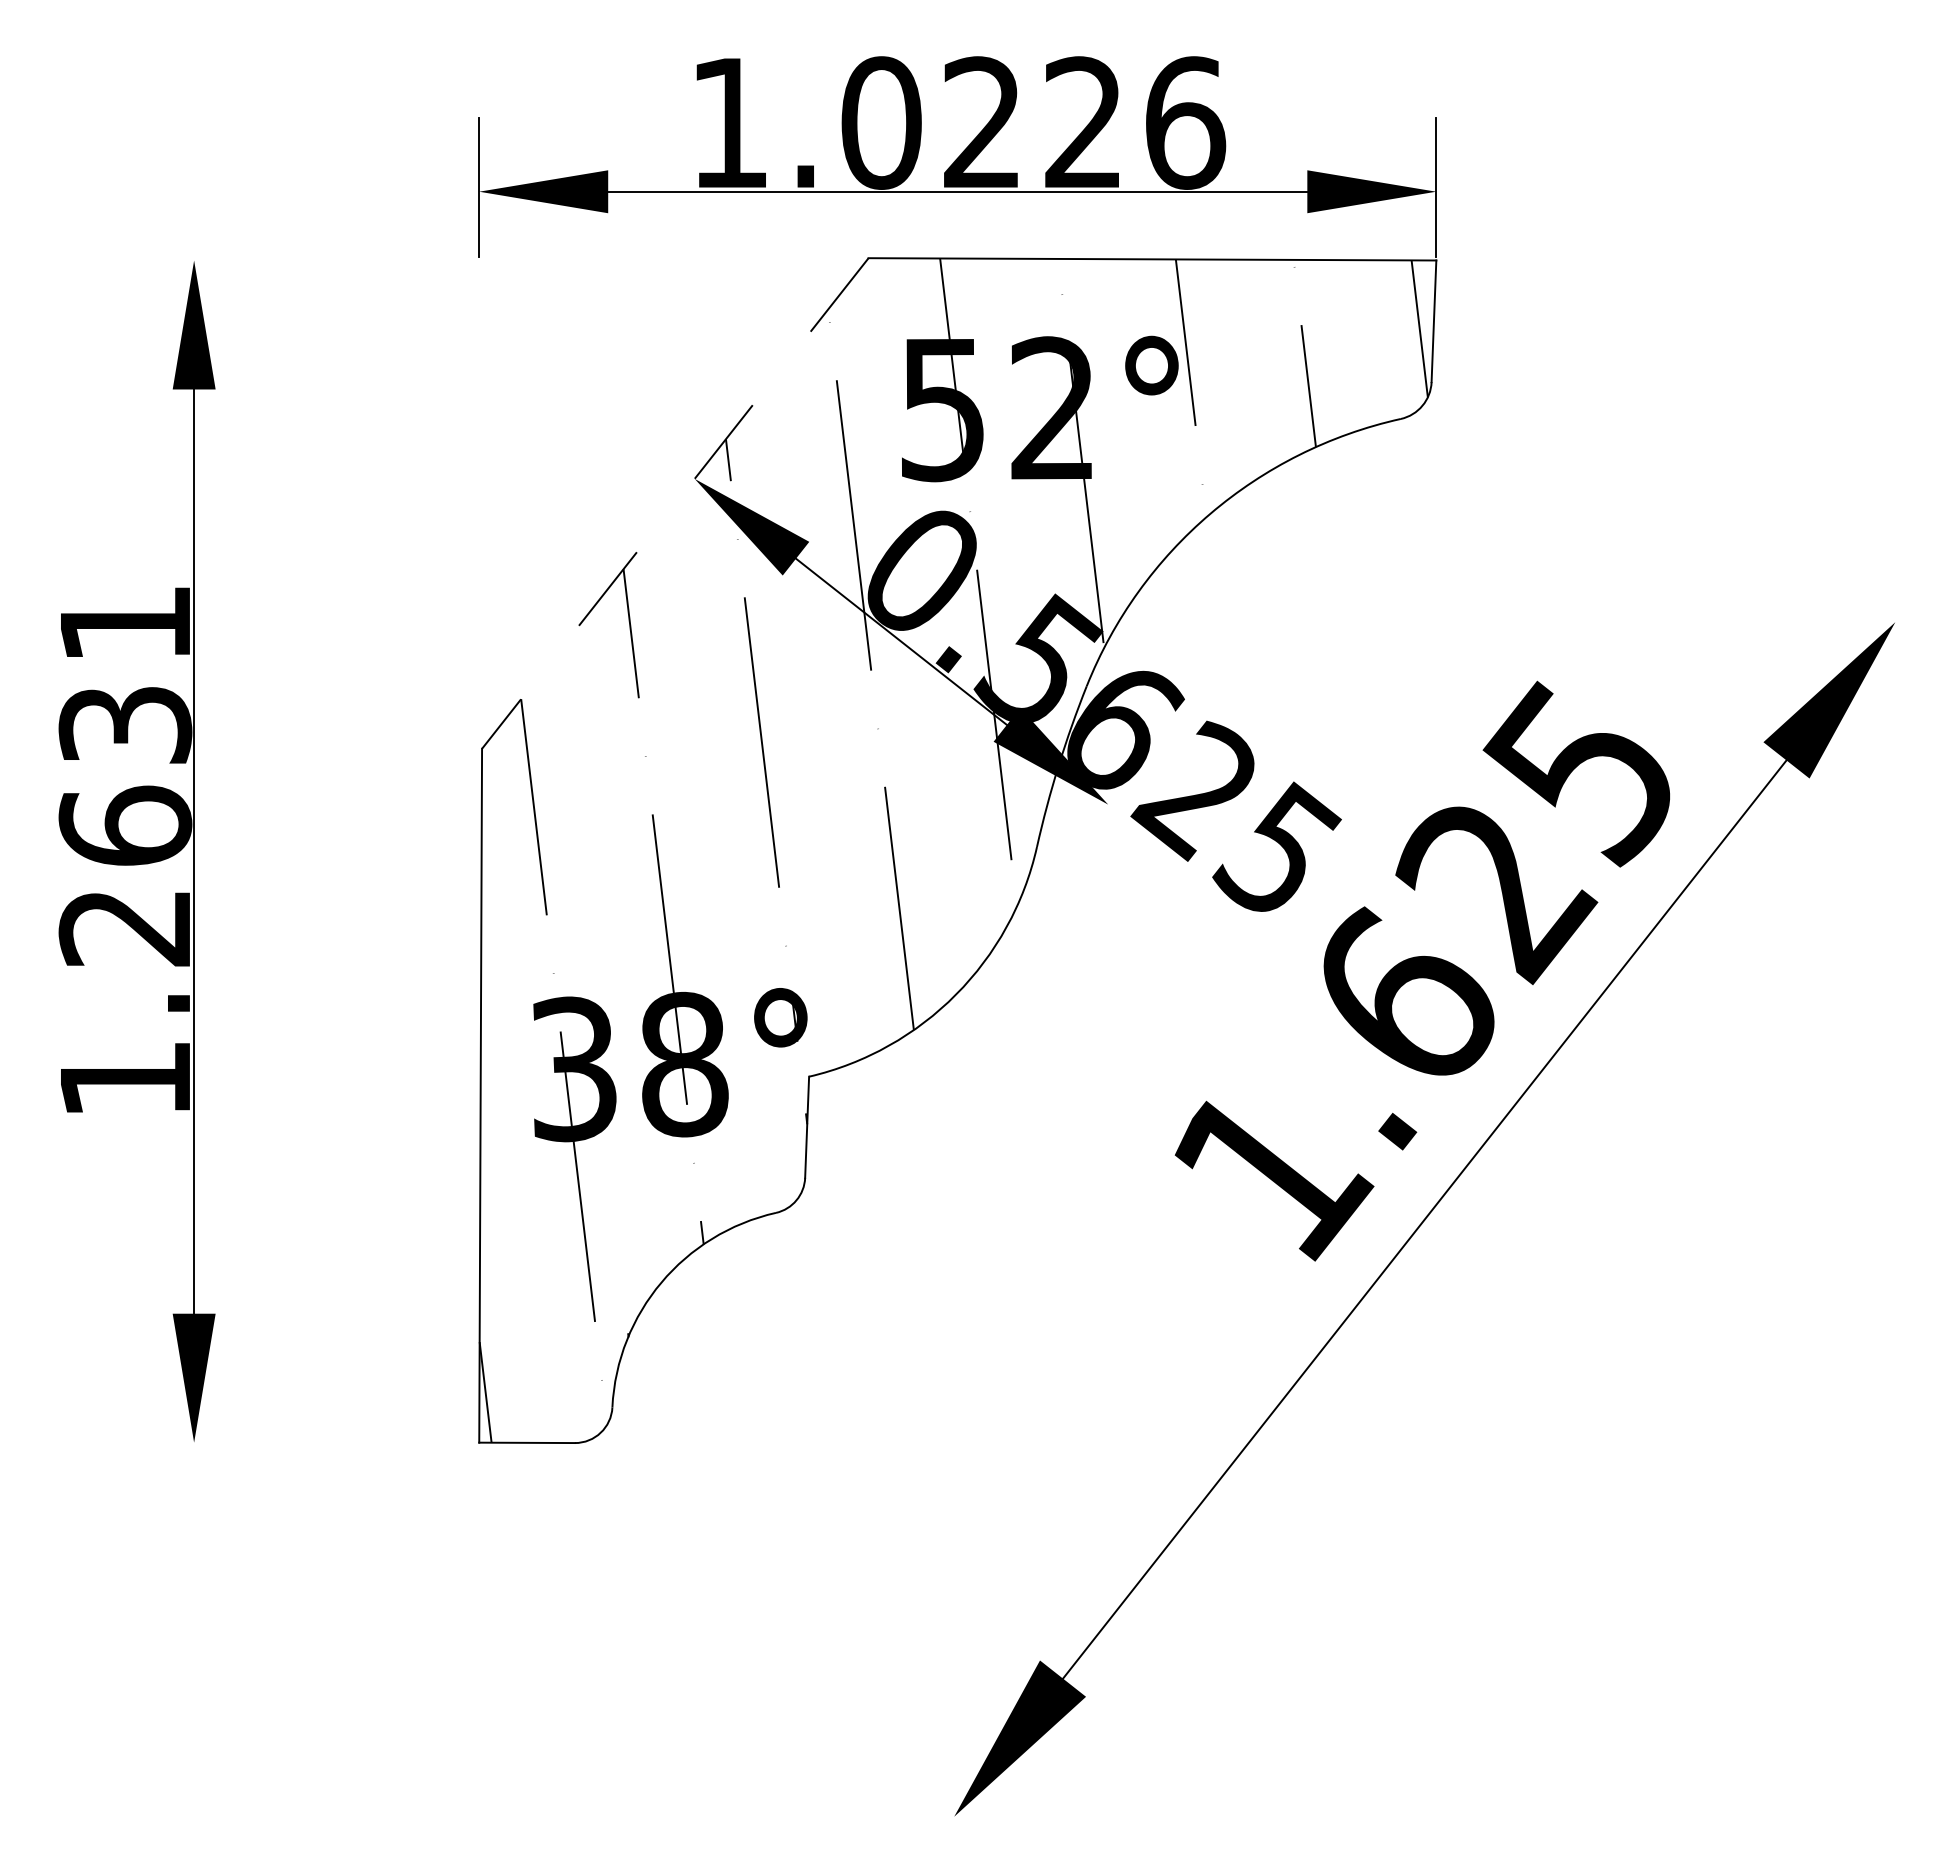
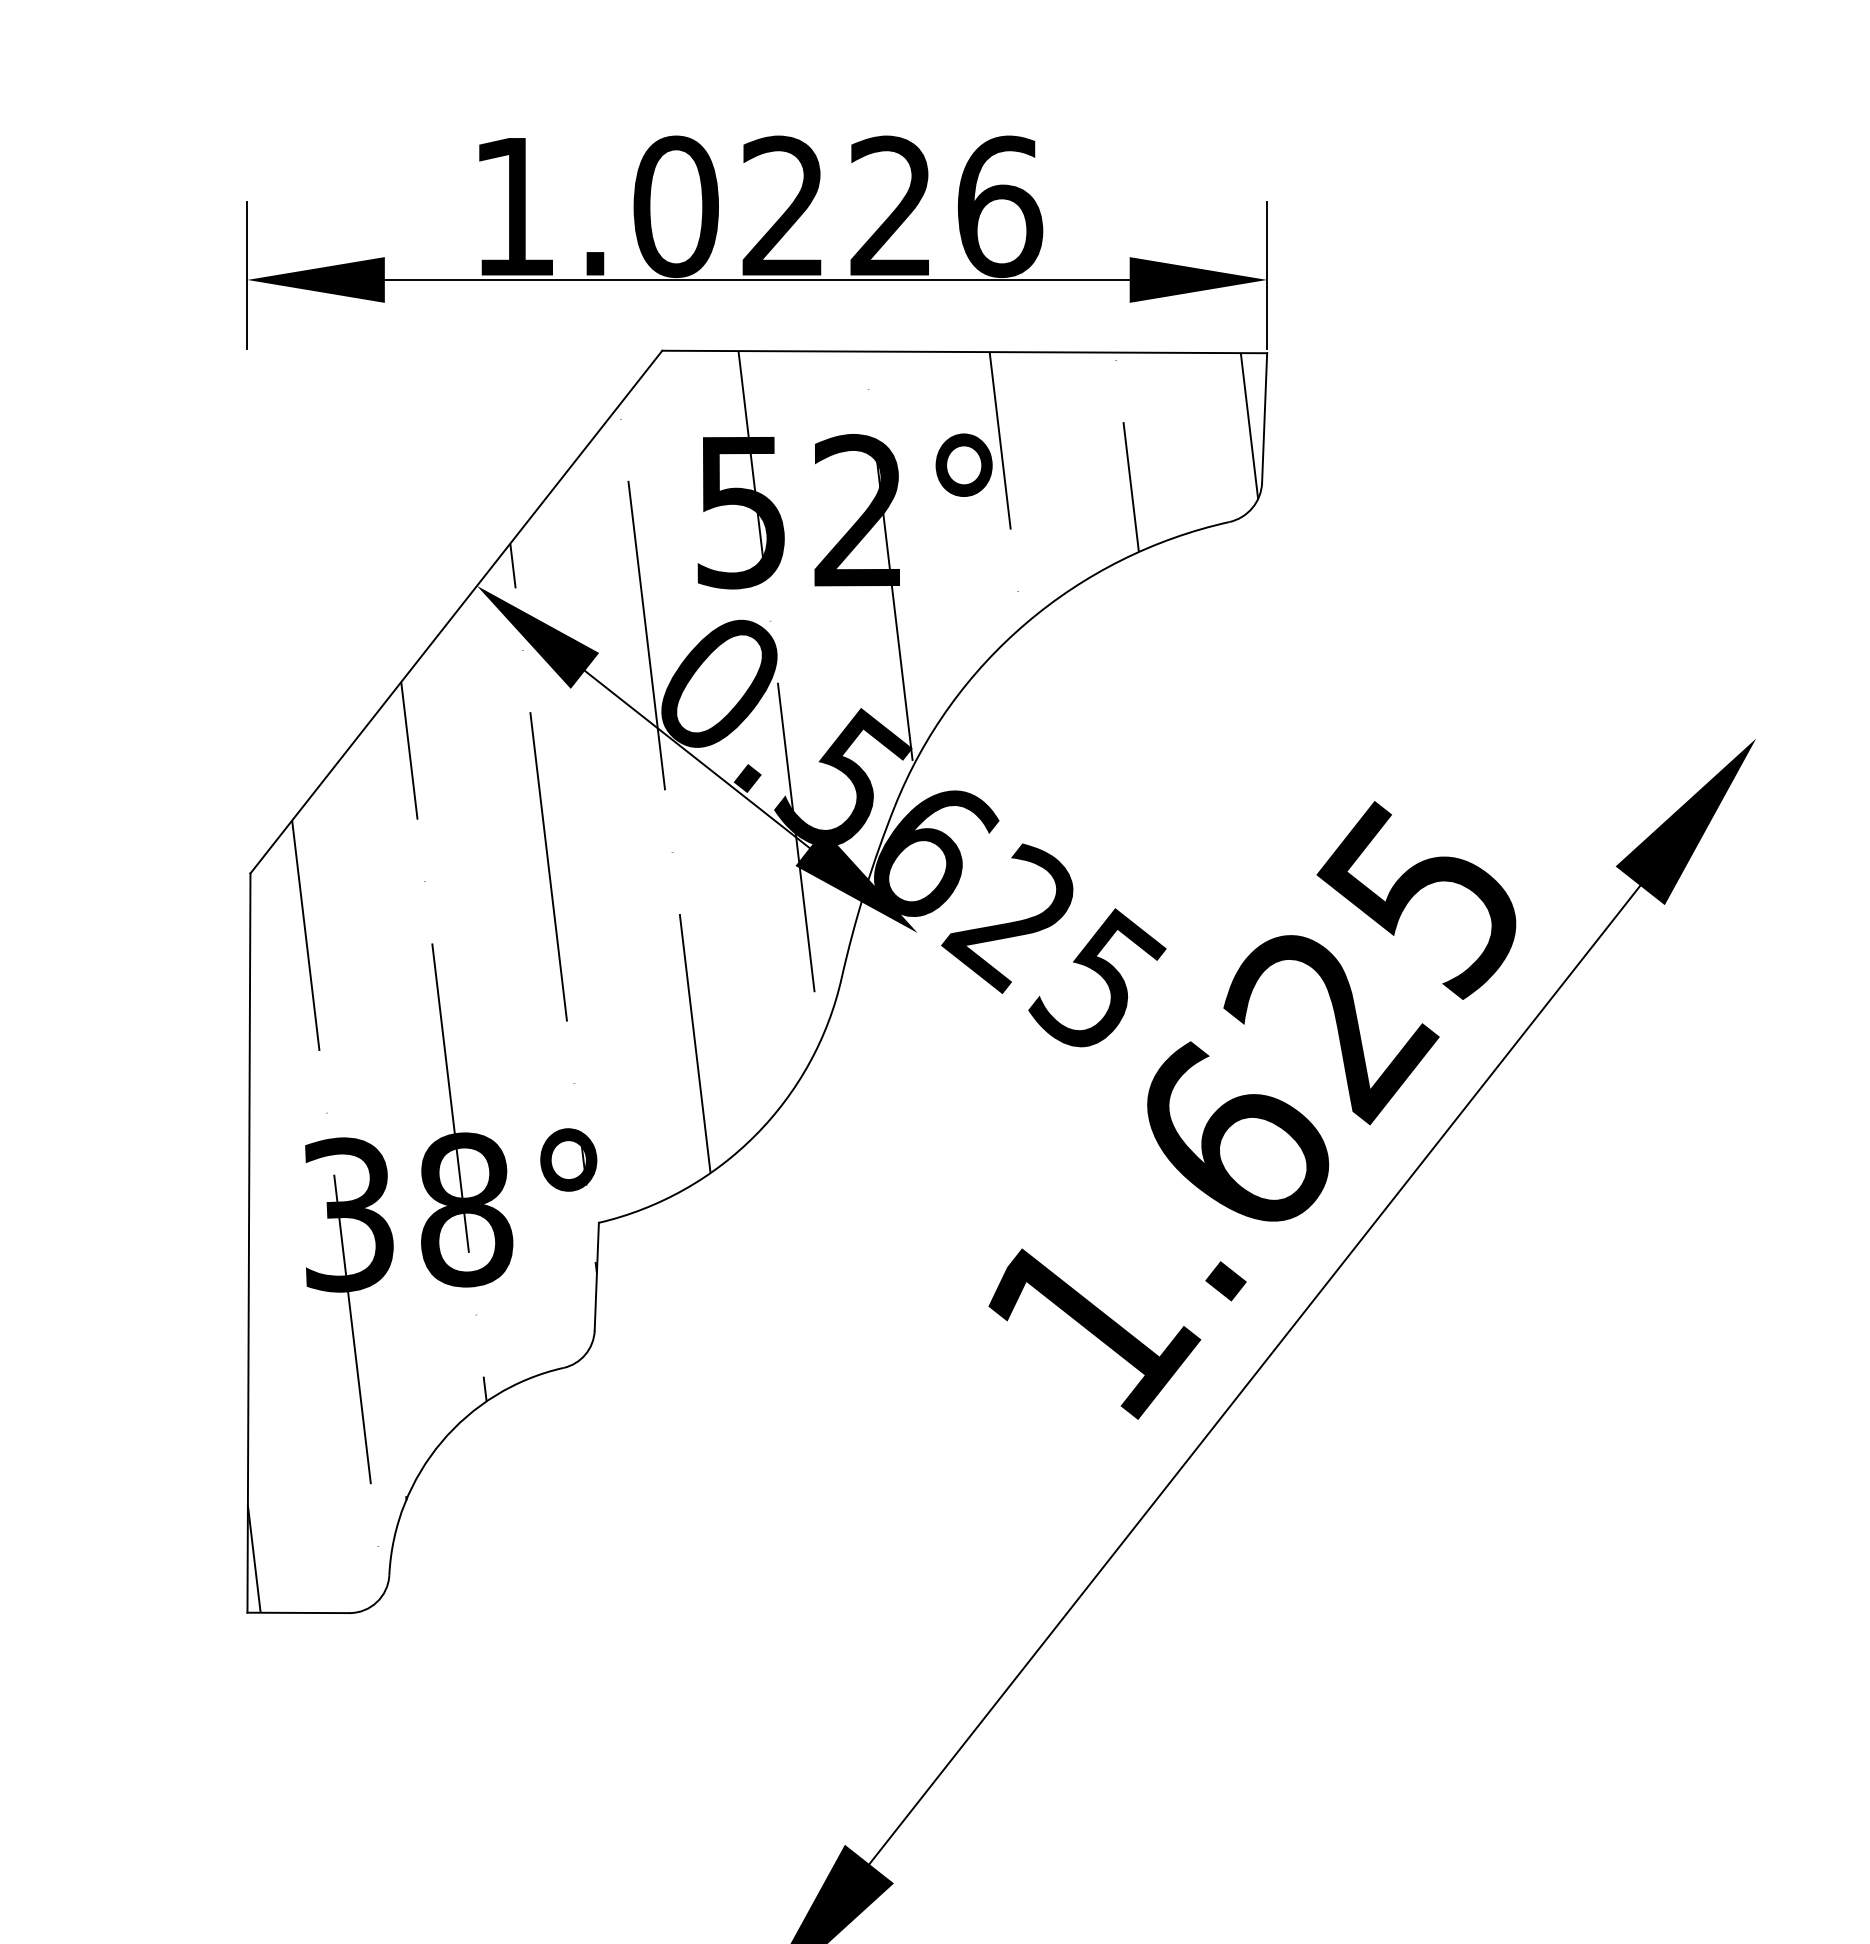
line: (675, 503) -> (456, 612), dashed -> solid

